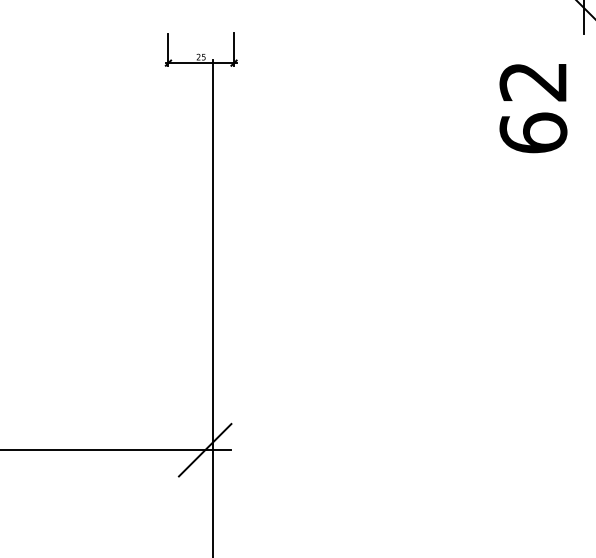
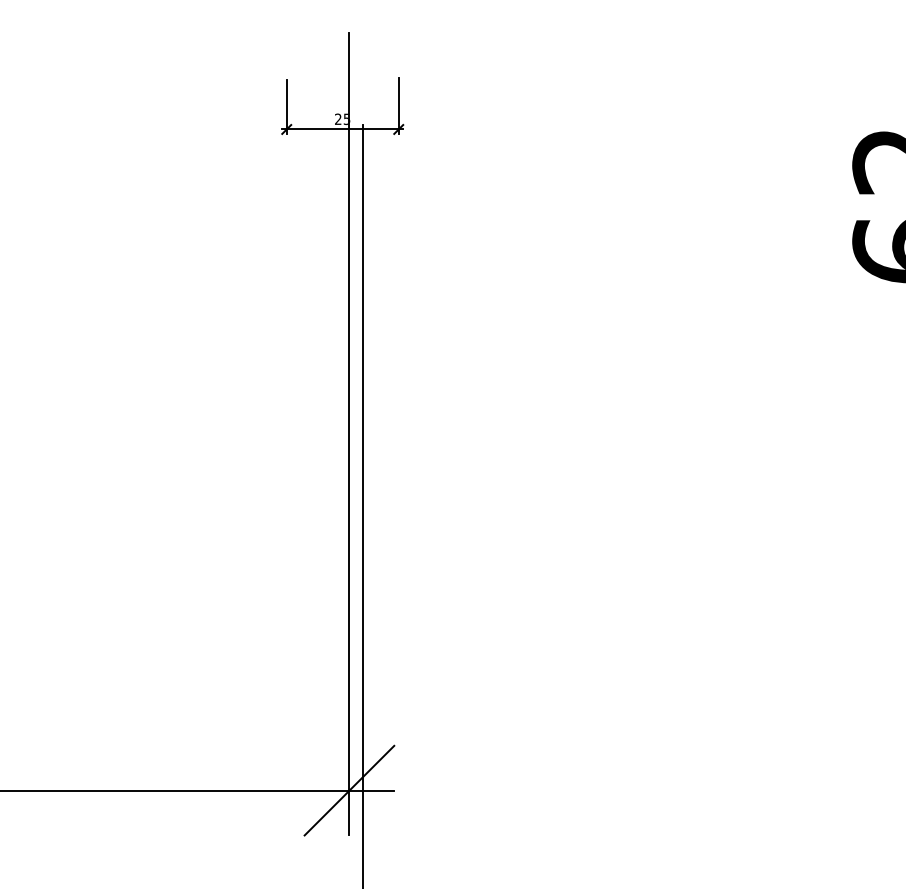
line: (205, 241) -> (349, 434), added

